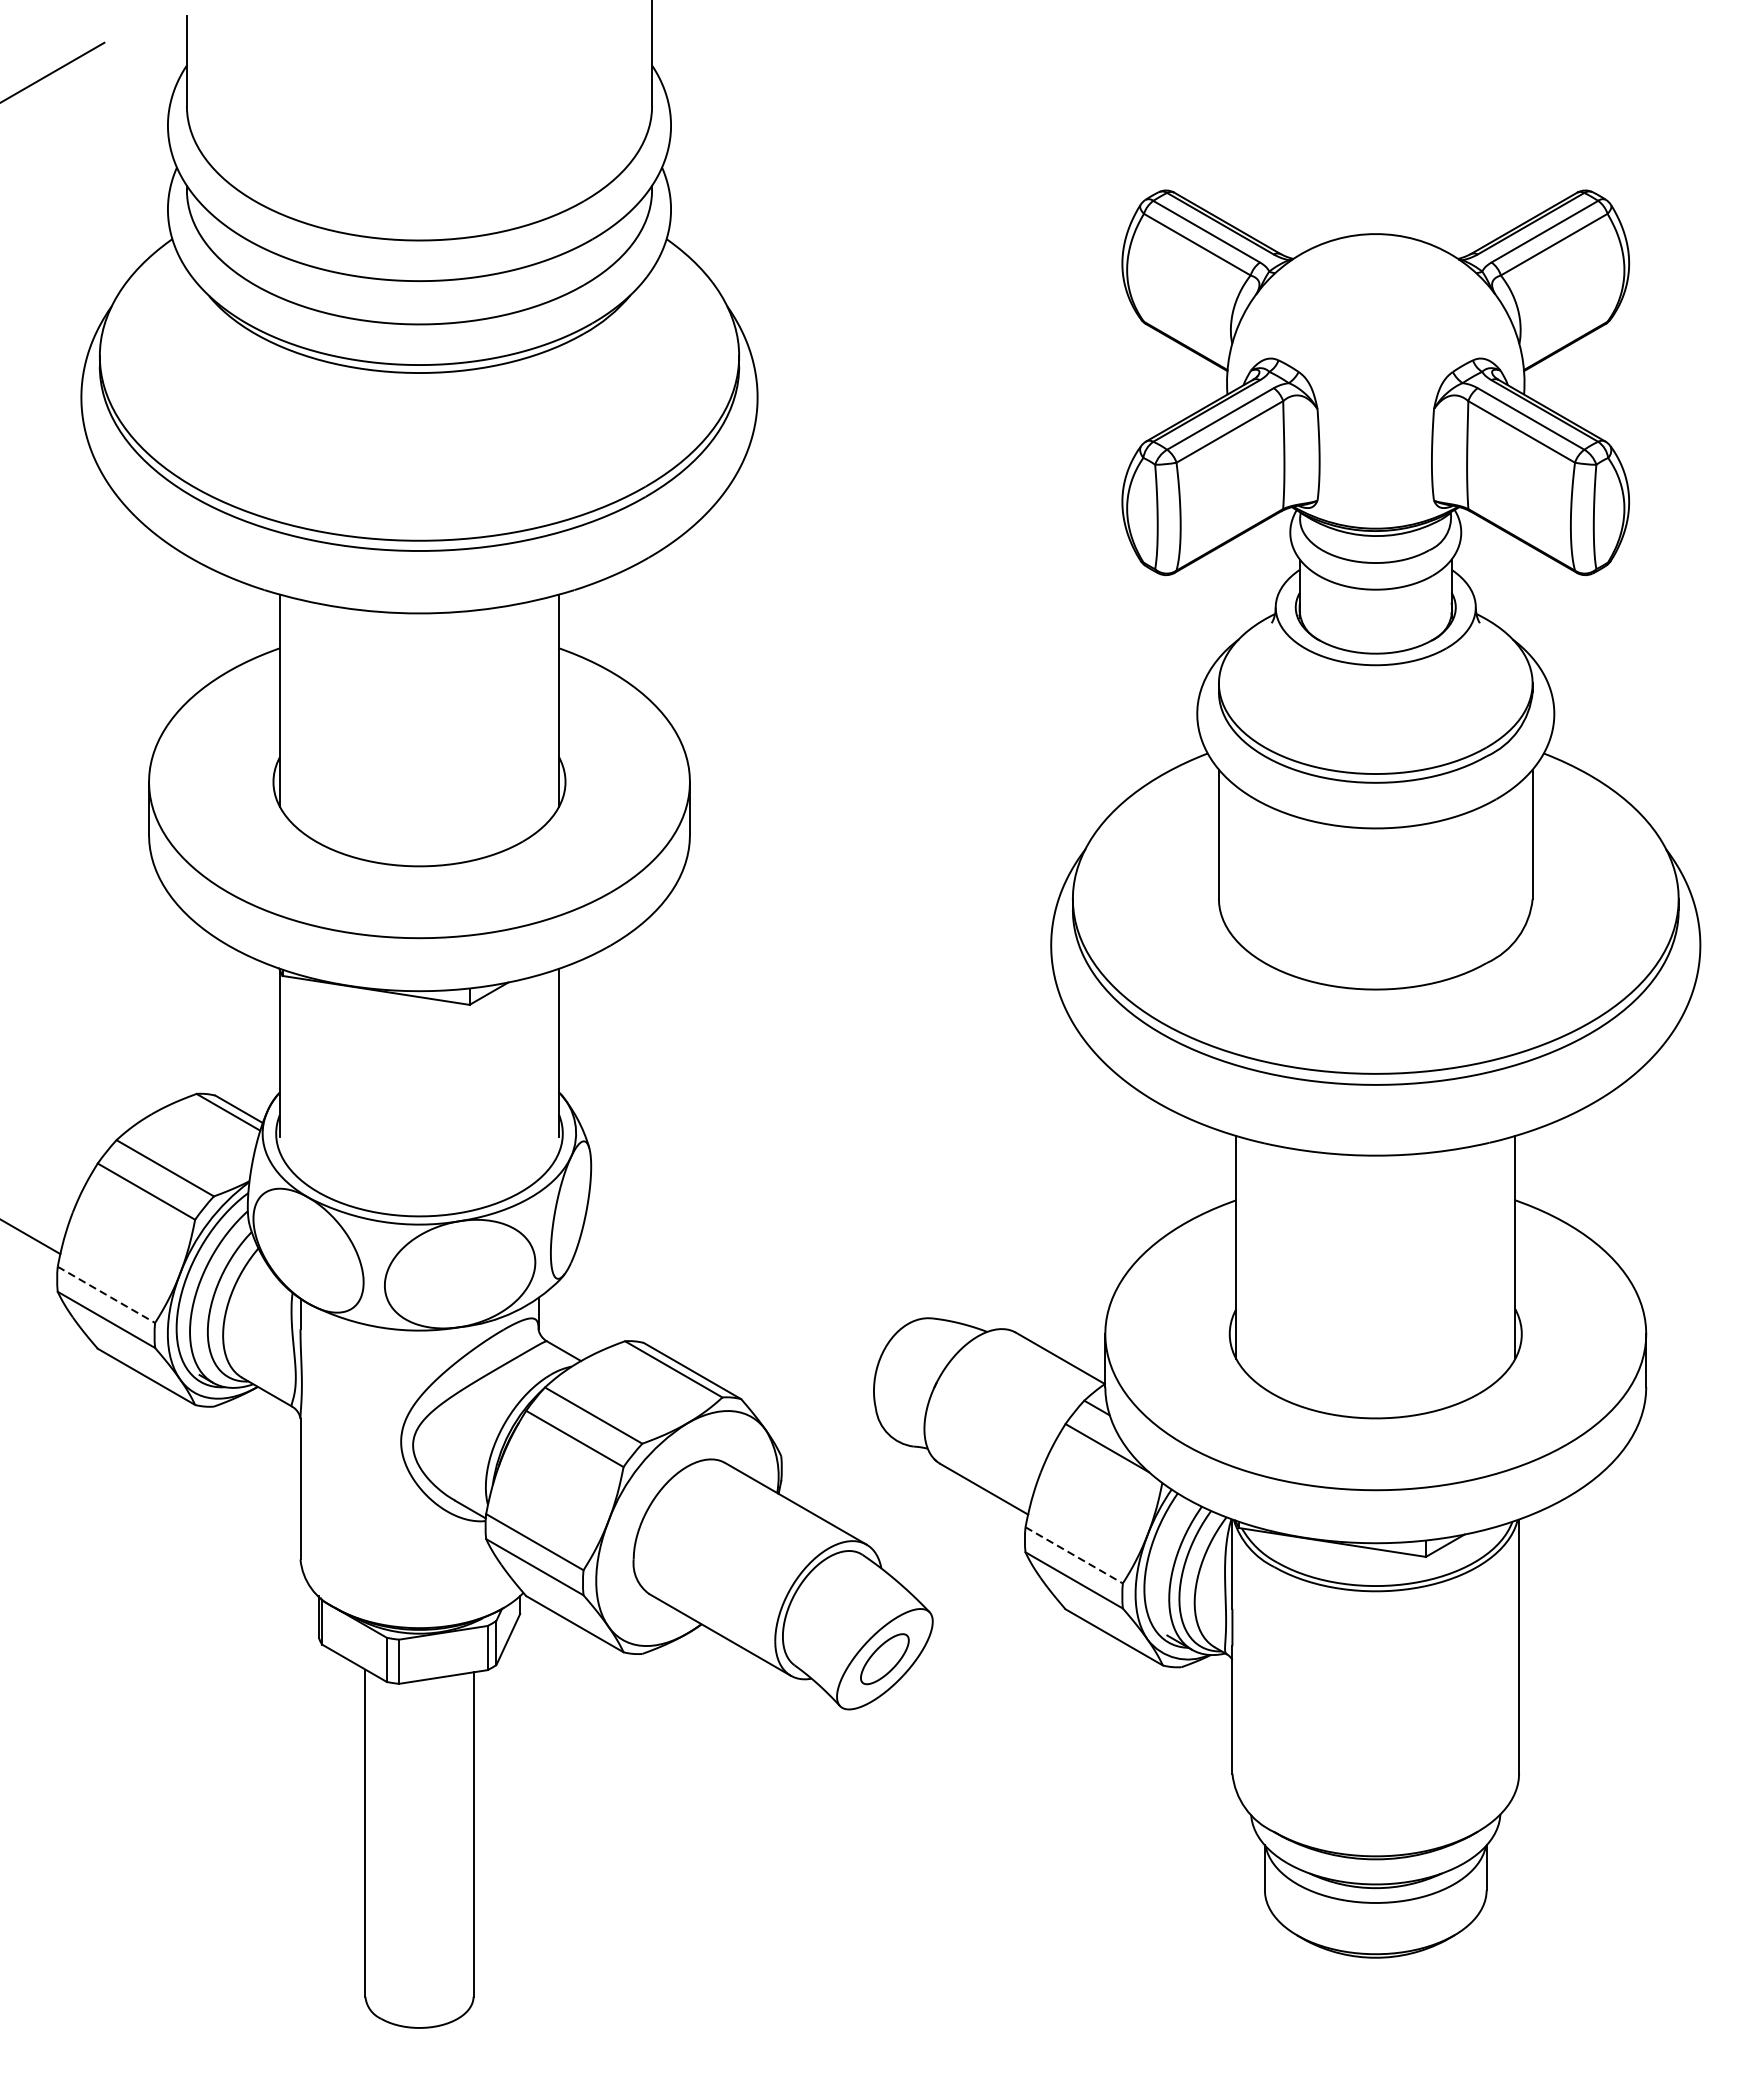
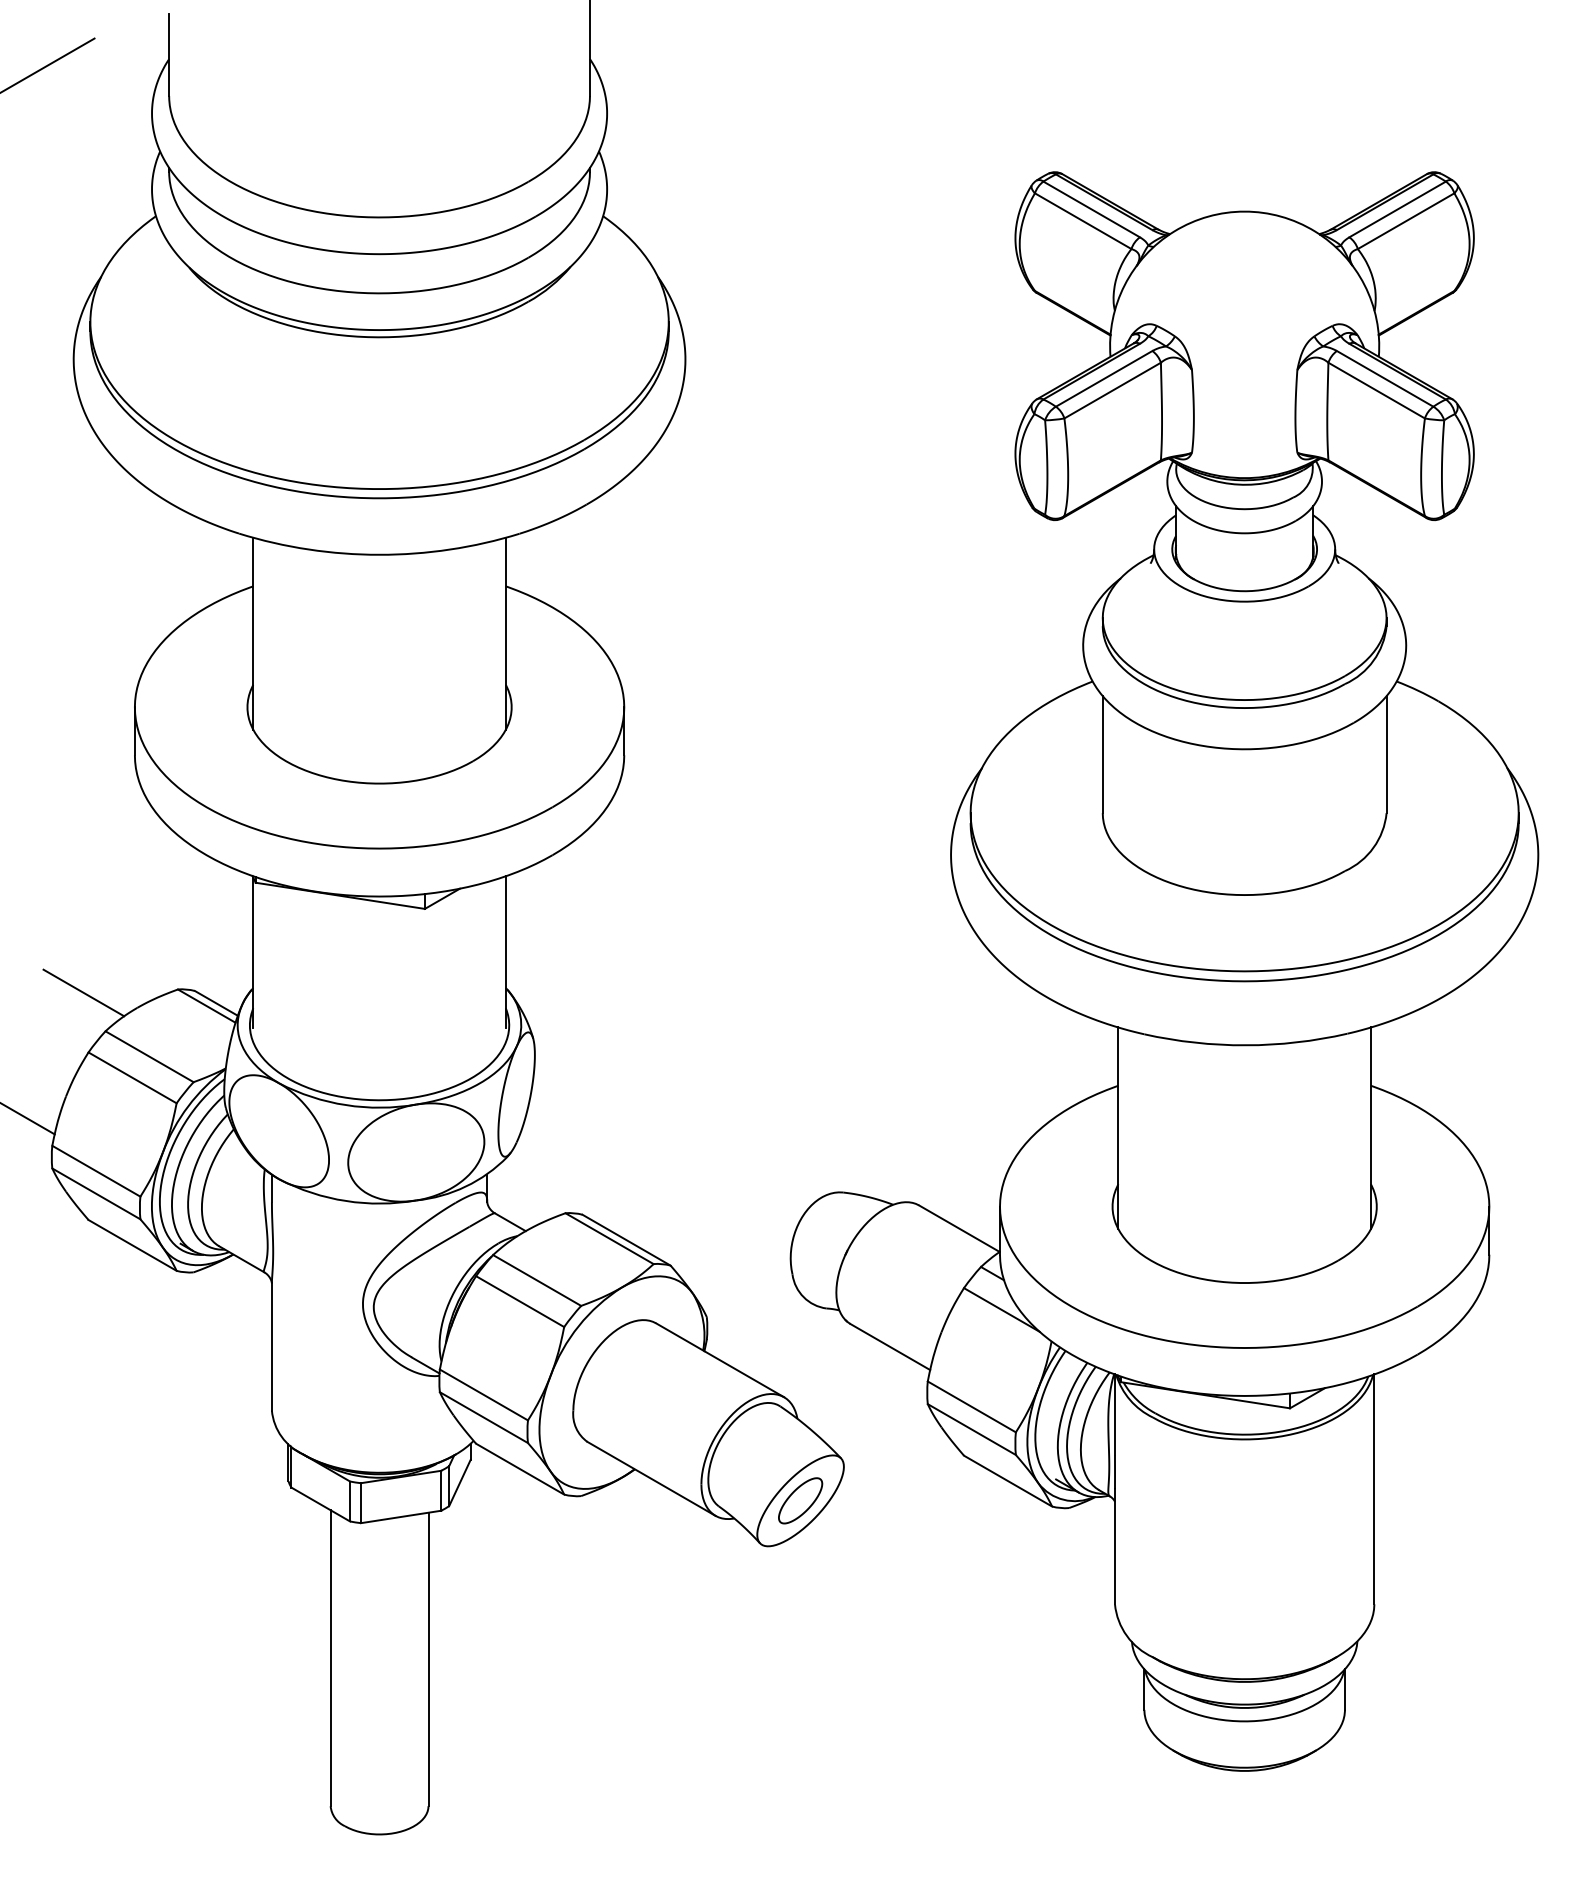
line: (92, 1097) -> (83, 992), added
line: (106, 1295) -> (96, 1171), dashed -> solid
line: (1073, 1554) -> (971, 1406), dashed -> solid

